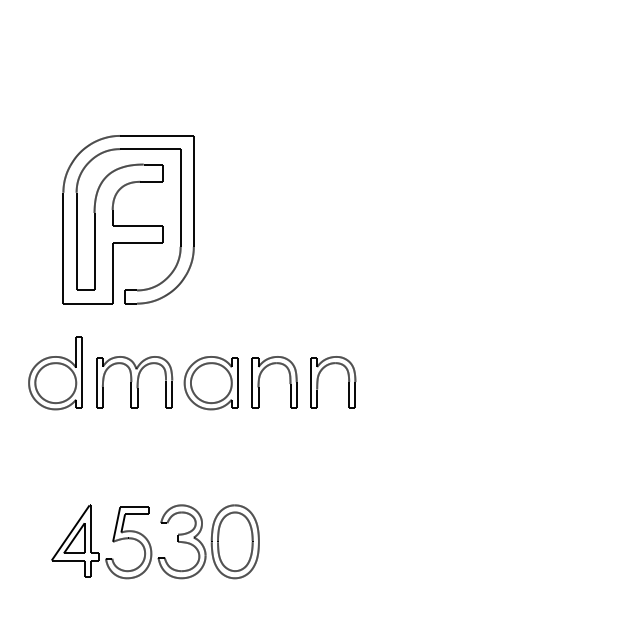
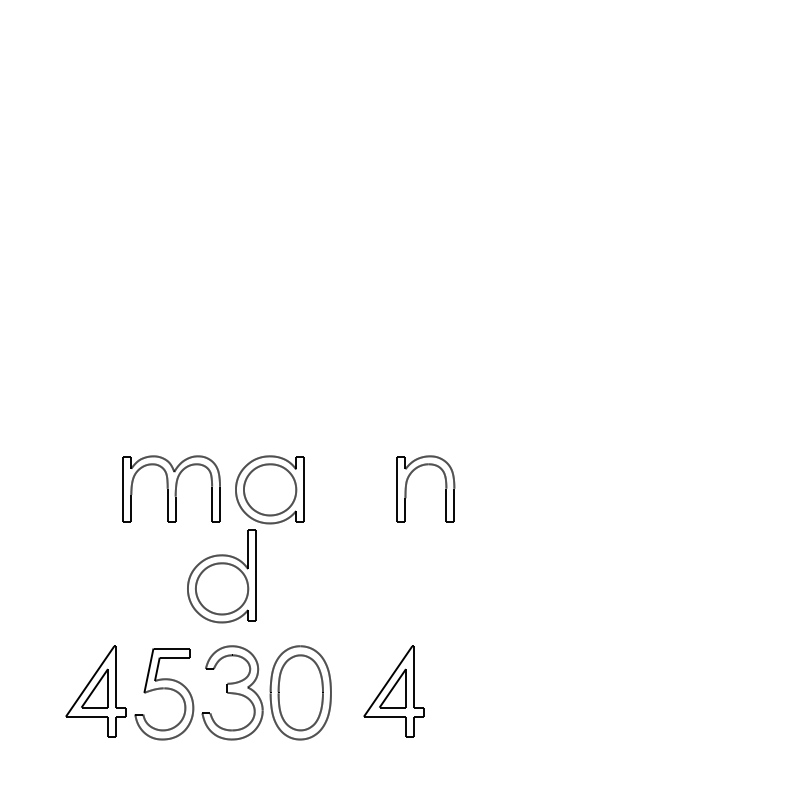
part: (128, 225) -> (163, 288), removed
part: (55, 373) -> (221, 576), moved
part: (260, 378) -> (332, 483), removed
part: (307, 540) -> (393, 691), added

